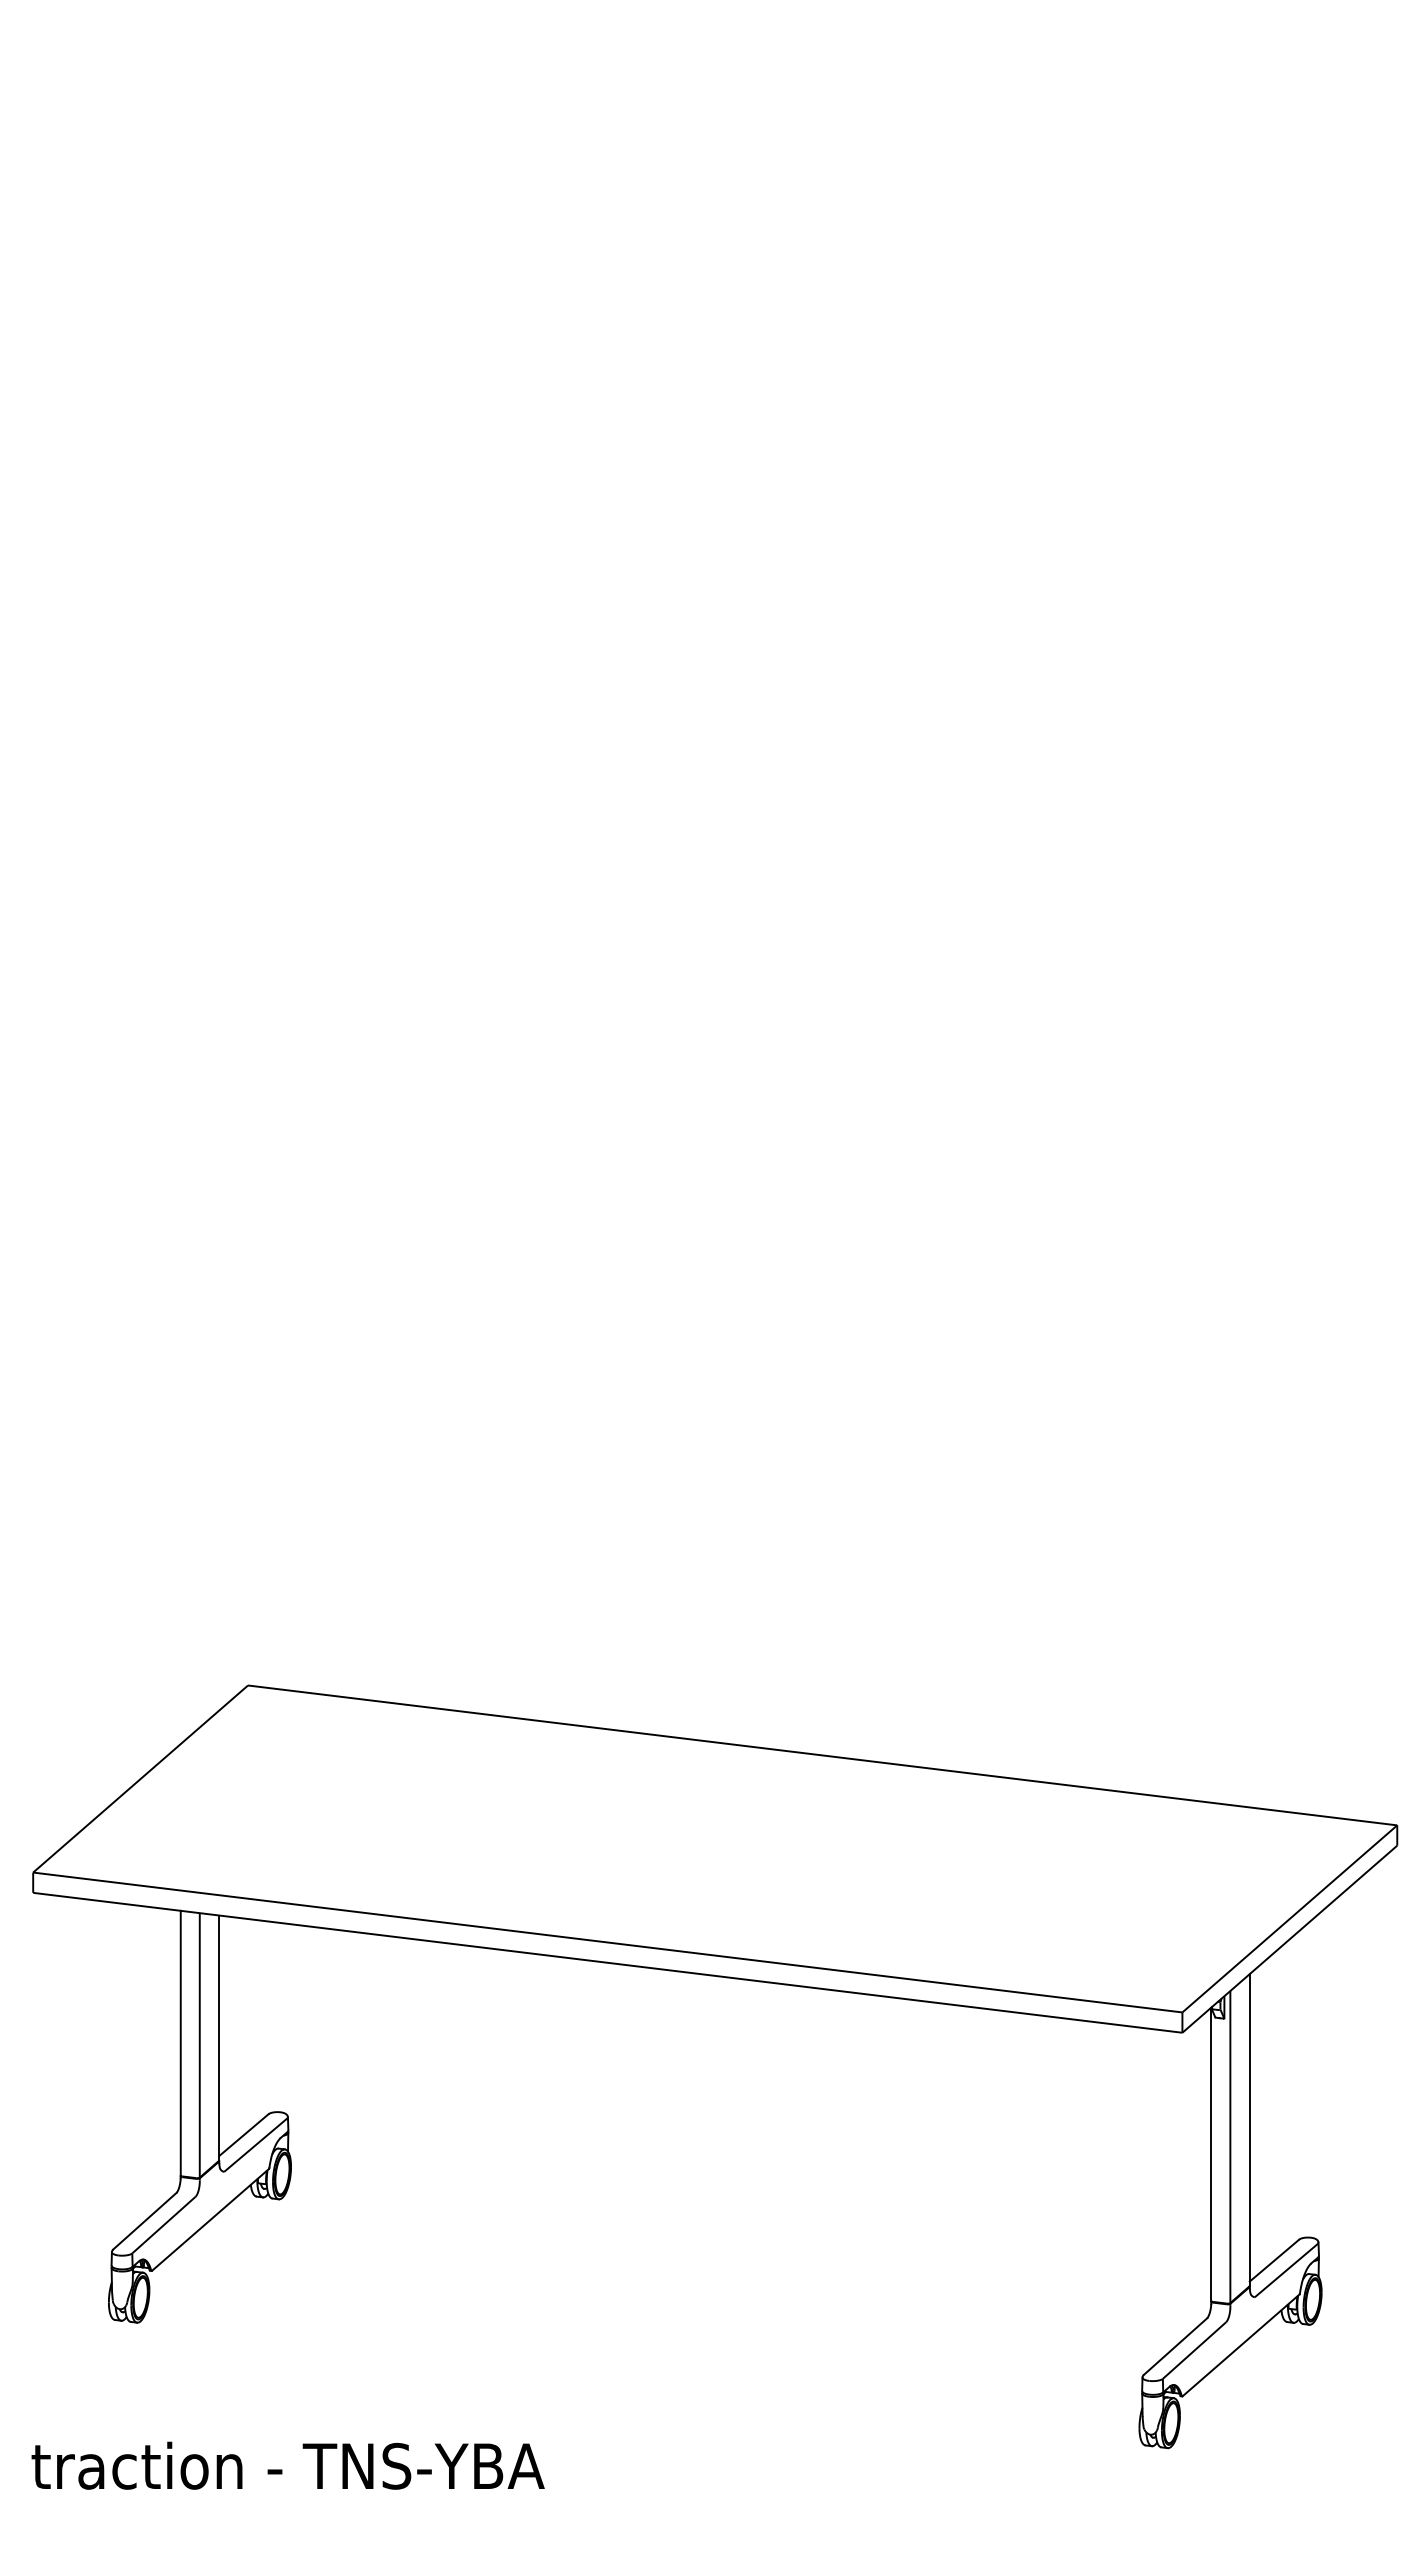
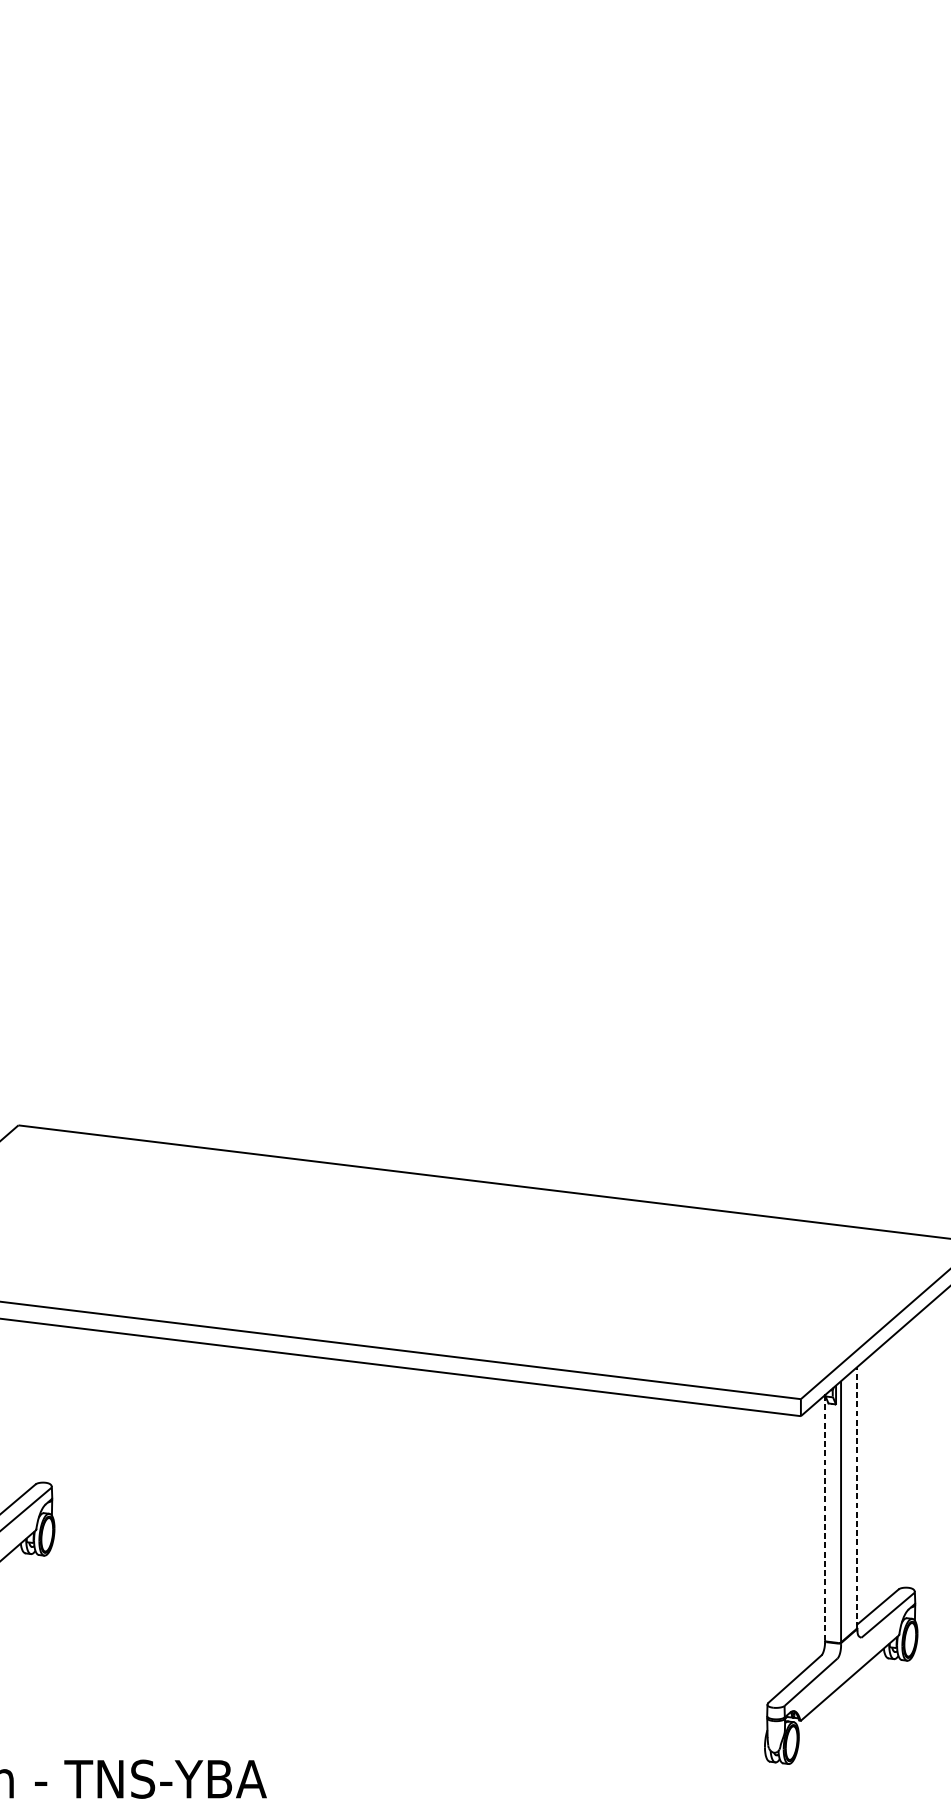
line: (1249, 2130) -> (857, 1498), solid -> dashed
line: (1211, 2154) -> (825, 1518), solid -> dashed

